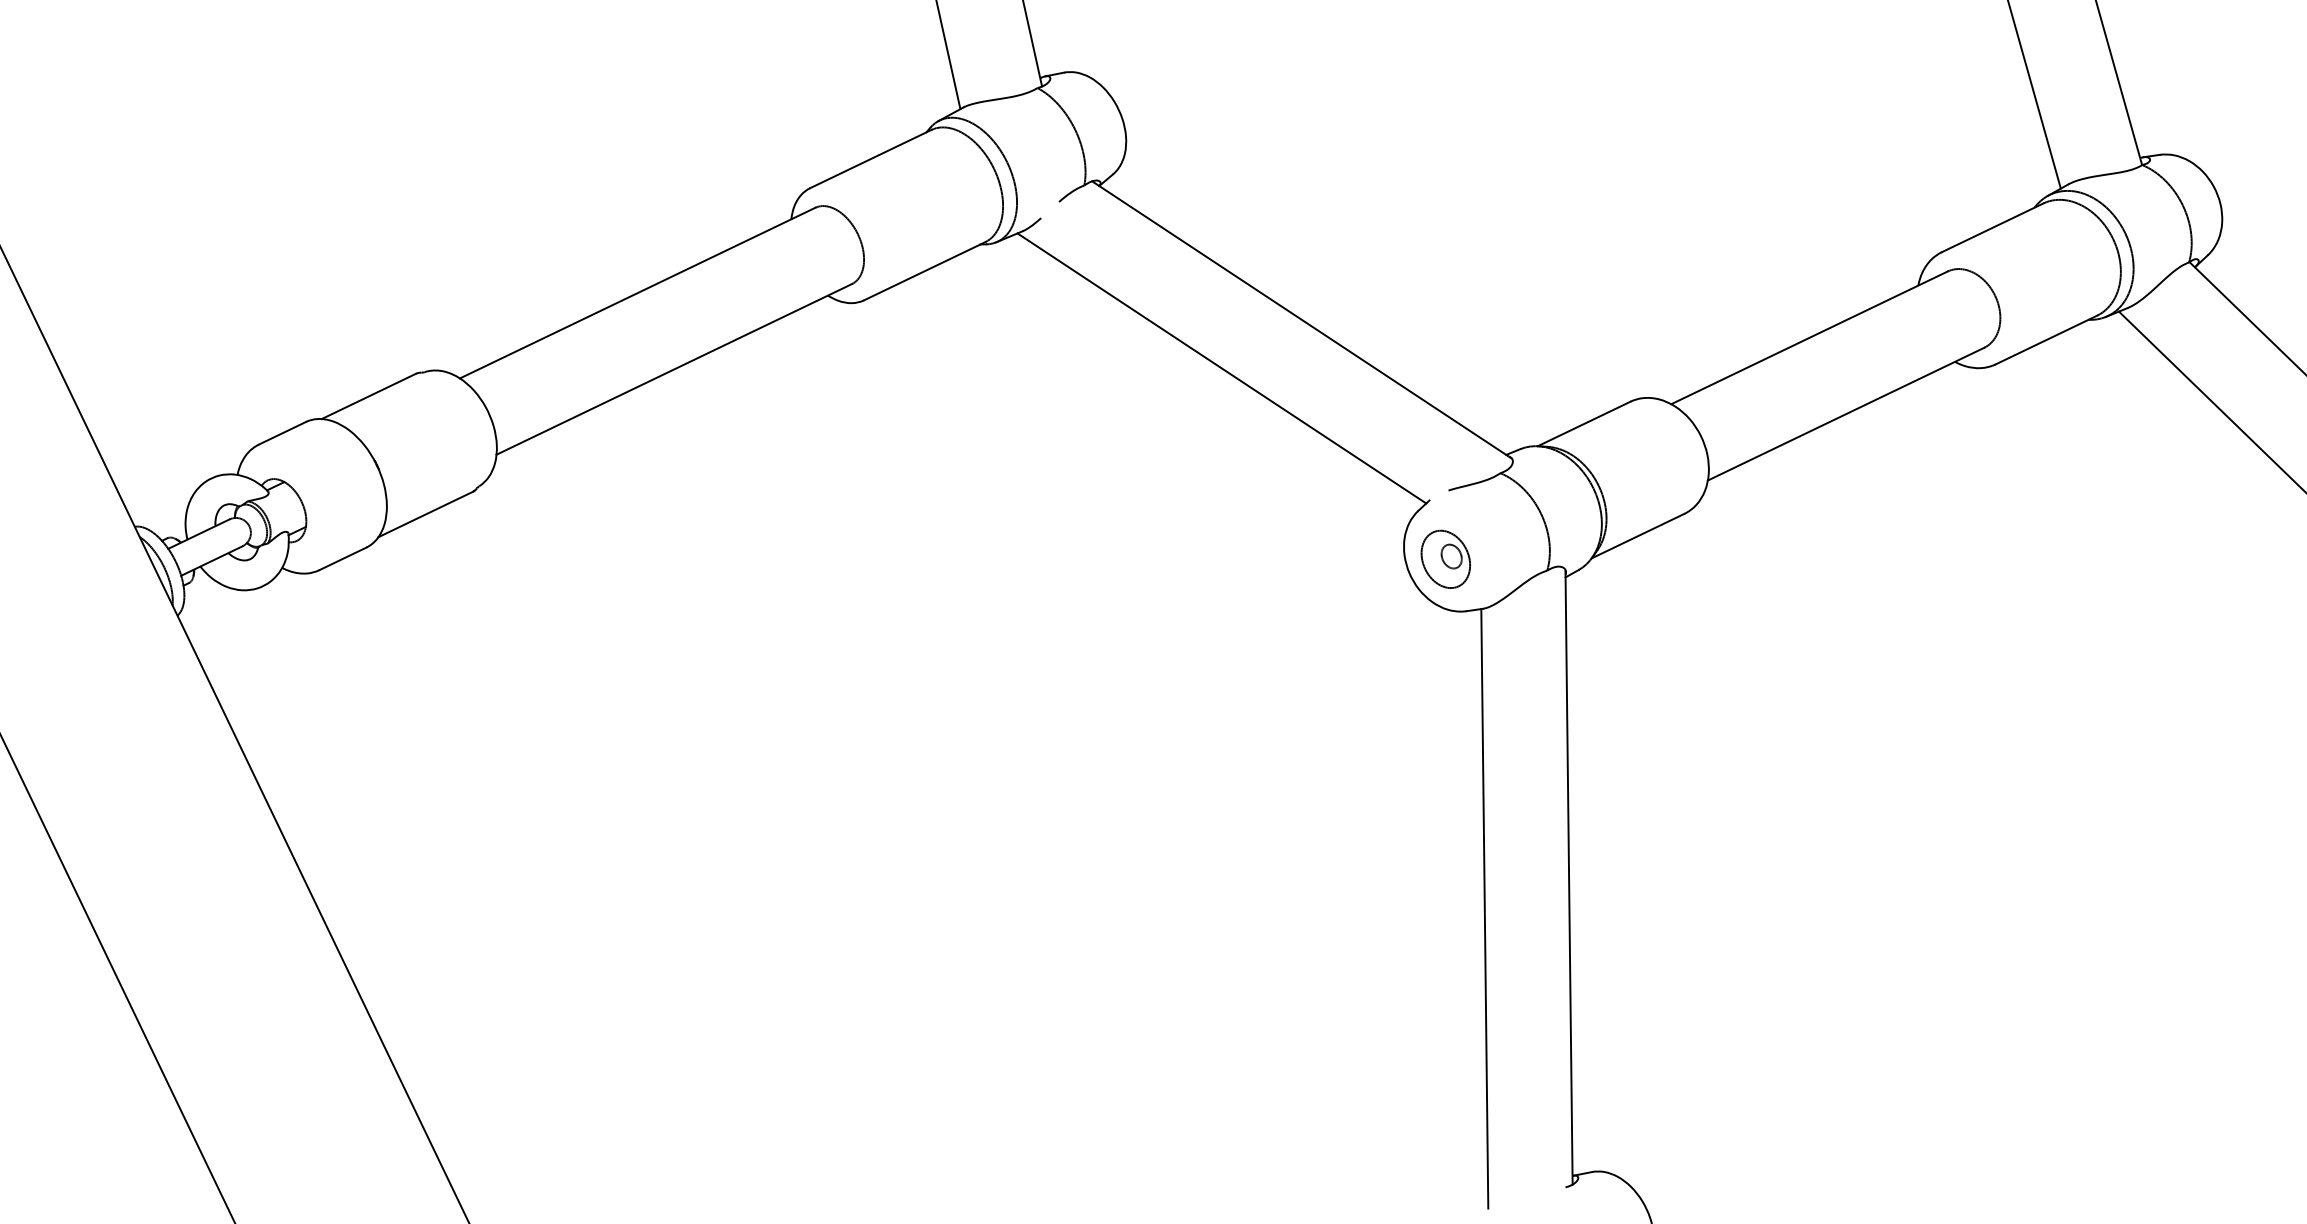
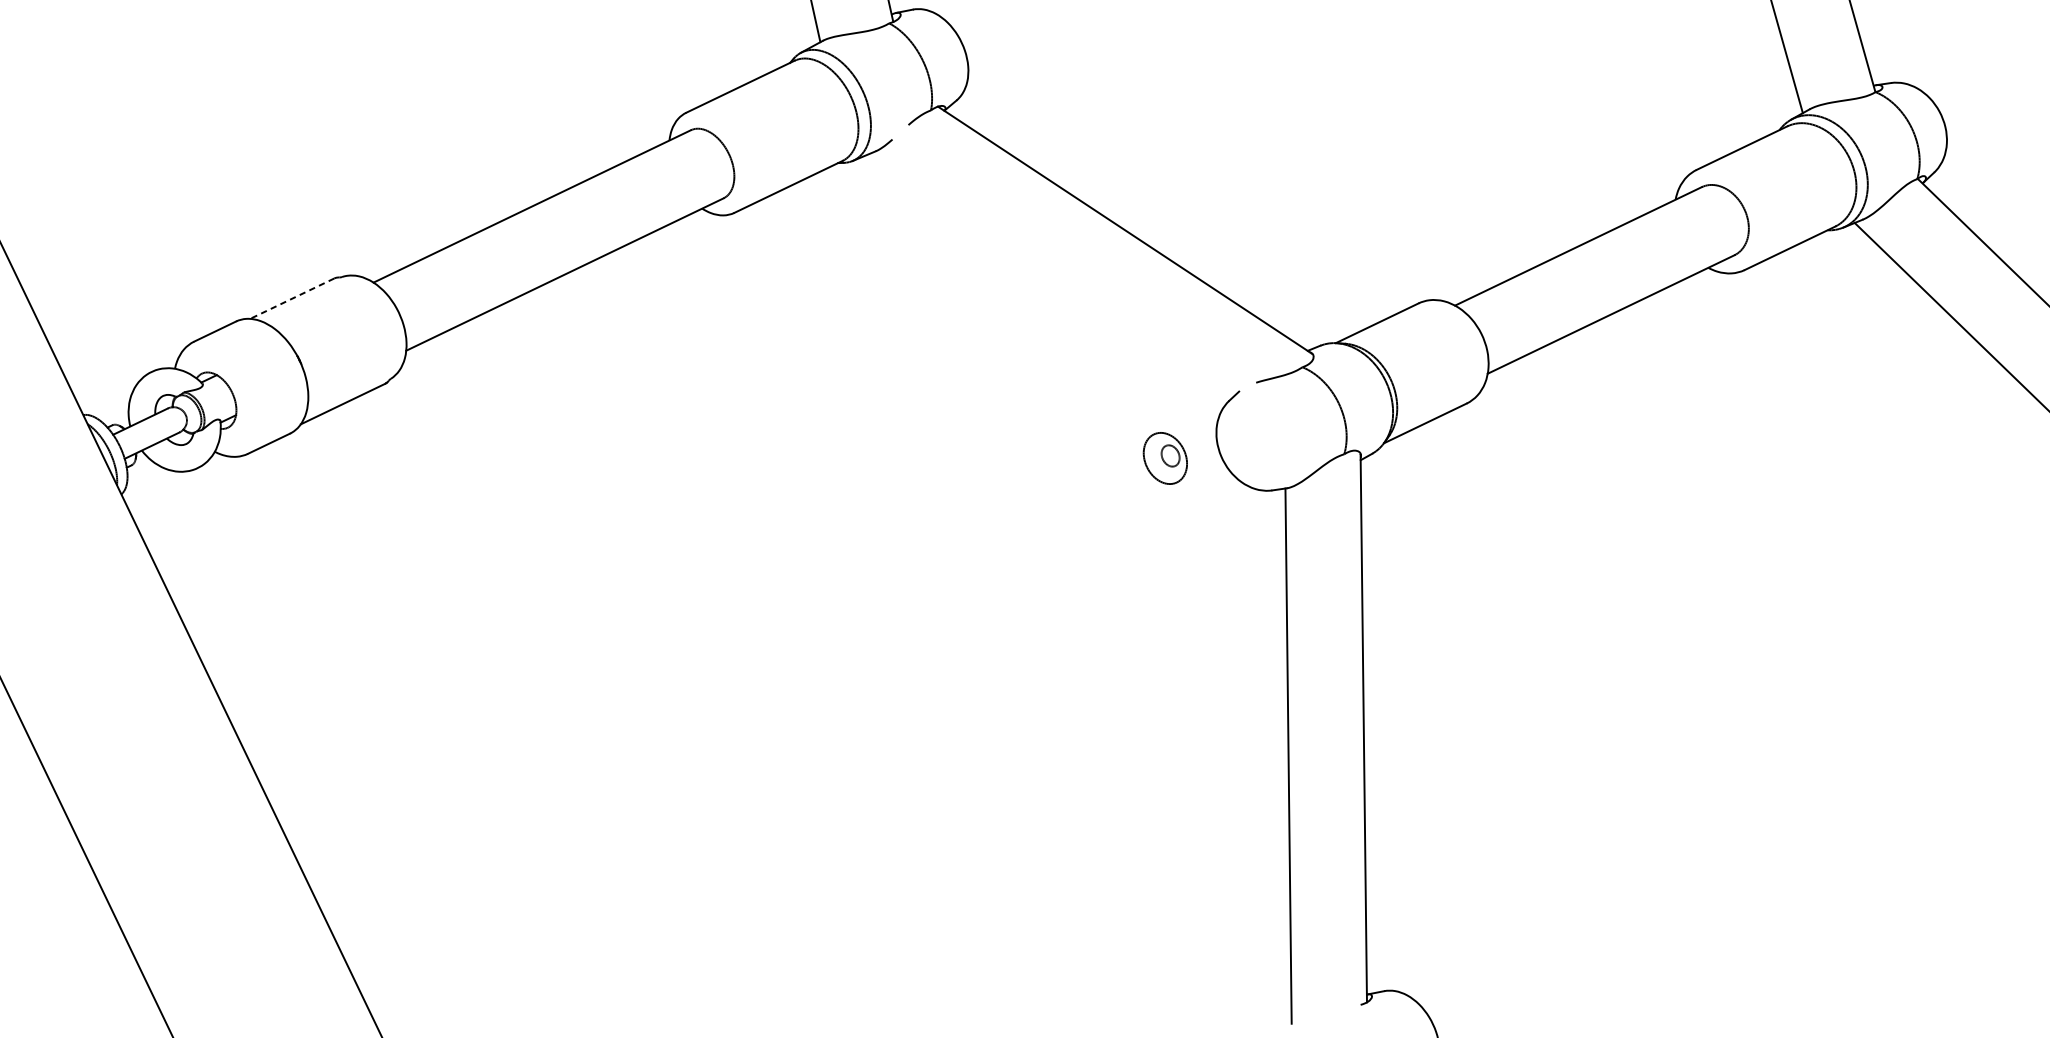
line: (1221, 368) -> (1053, 273), removed
line: (368, 396) -> (291, 298), solid -> dashed
part: (1445, 558) -> (1165, 457), moved

